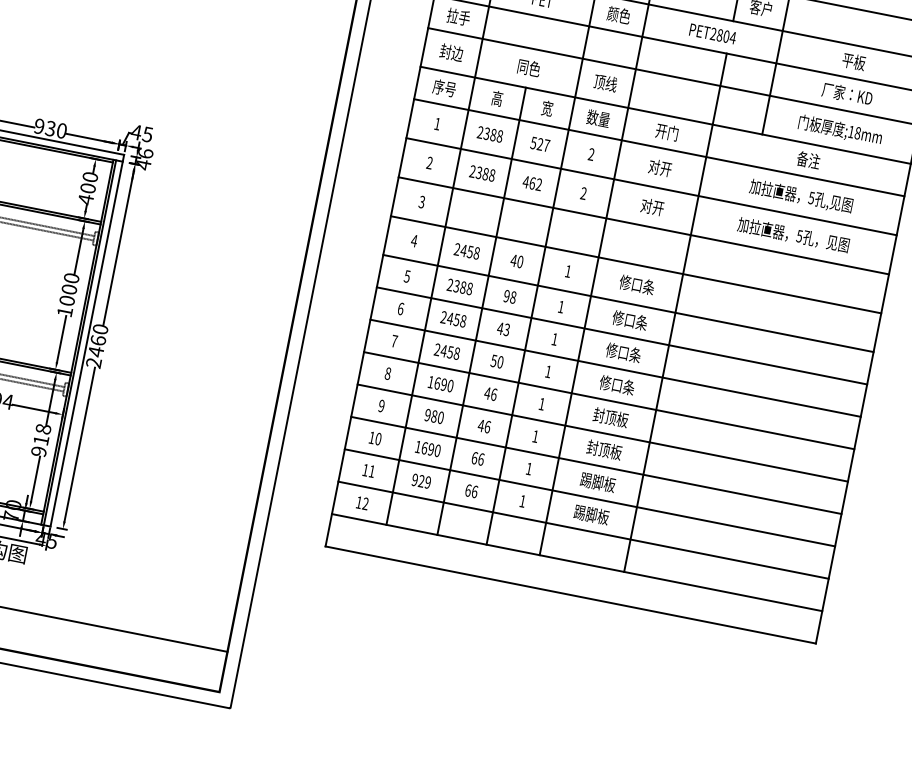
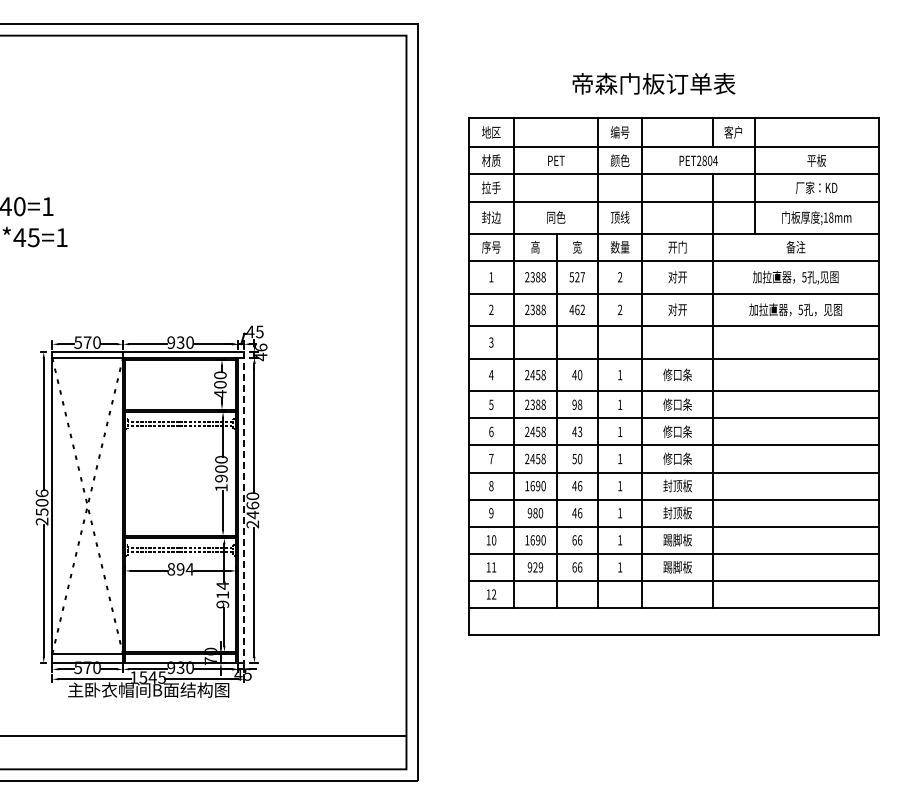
text: (67, 300) -> (221, 478), 1000 -> 1900
line: (87, 342) -> (244, 508), solid -> dashed
text: (43, 428) -> (222, 585), 918 -> 914

